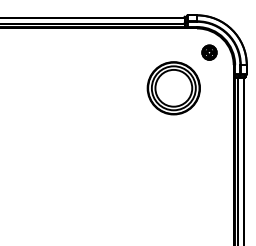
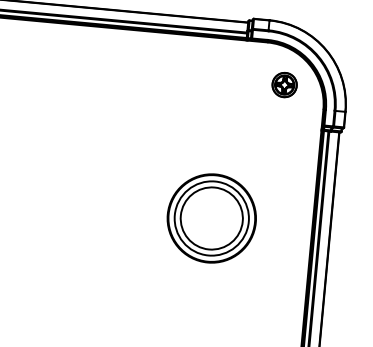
part: (173, 88) -> (211, 218), moved

